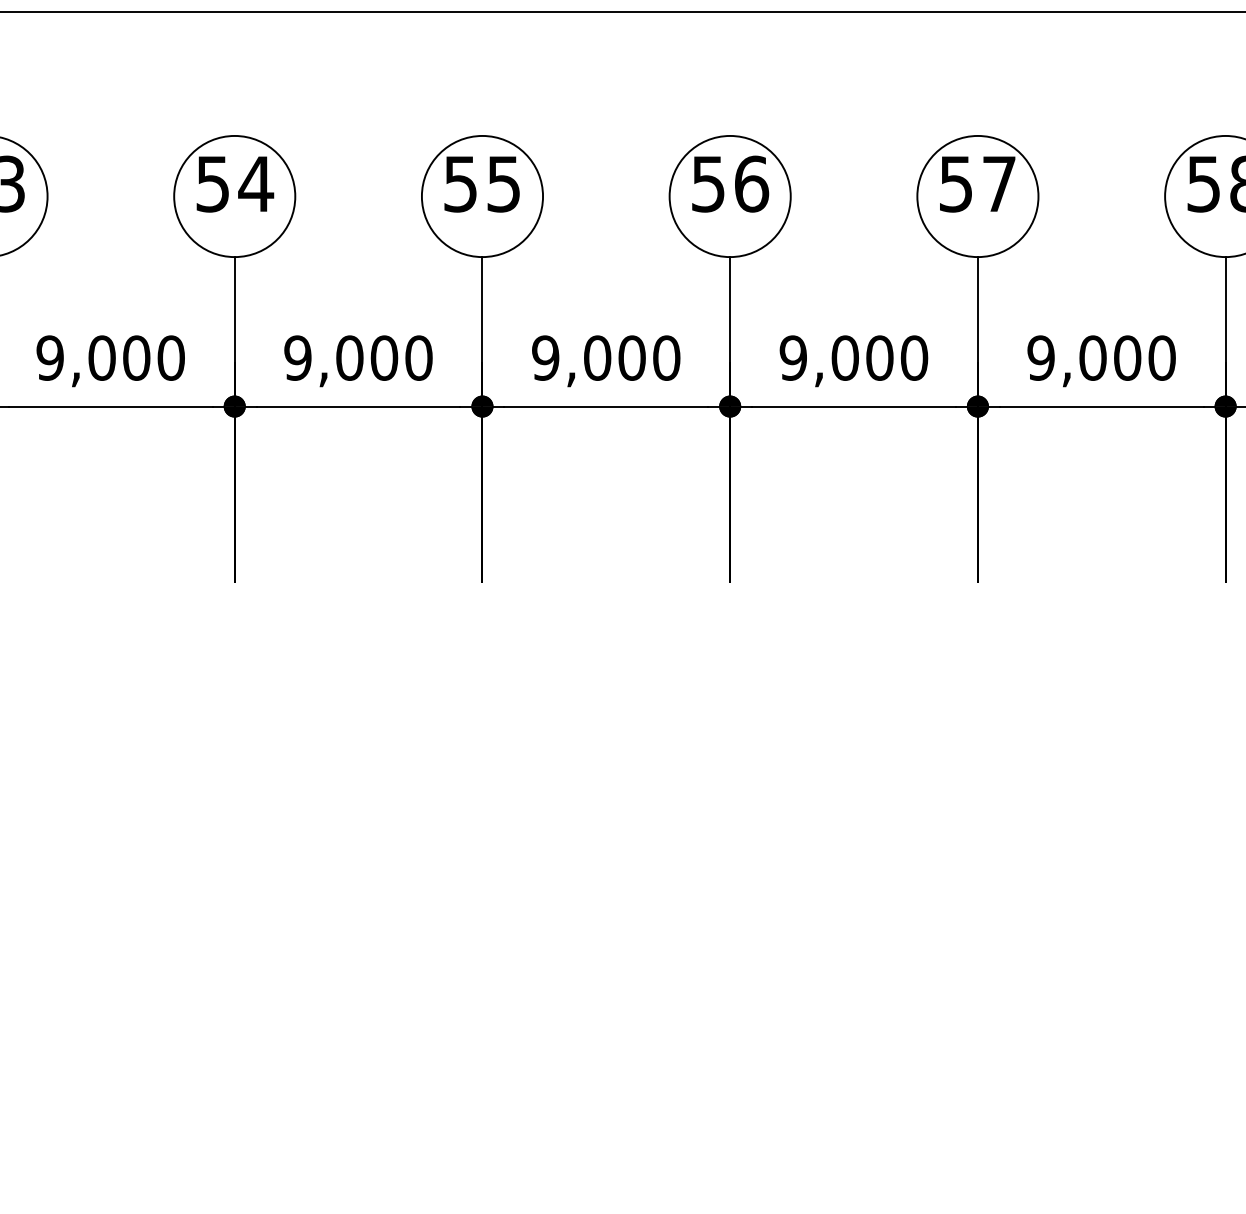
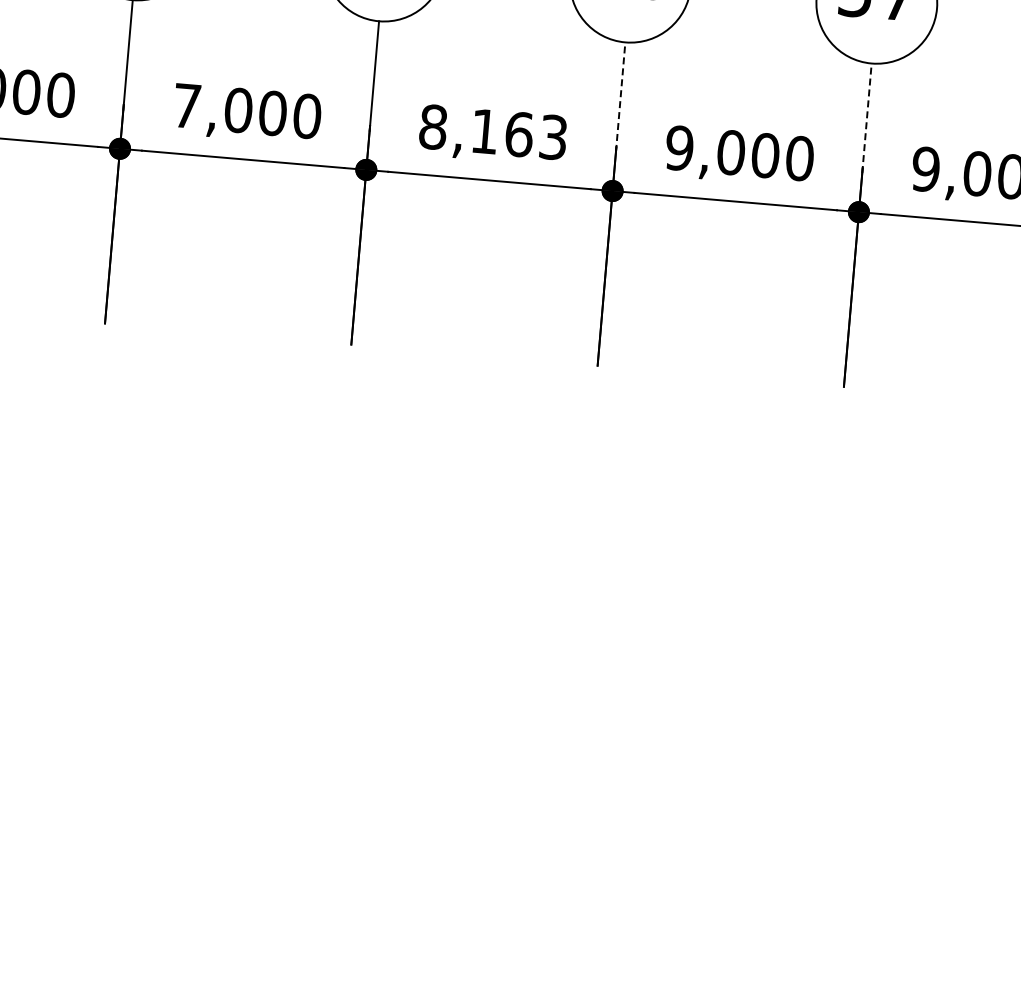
line: (730, 311) -> (621, 96), solid -> dashed
line: (977, 311) -> (866, 117), solid -> dashed
text: (297, 357) -> (186, 105), 9,000 -> 7,000
text: (606, 357) -> (493, 131), 9,000 -> 8,163

